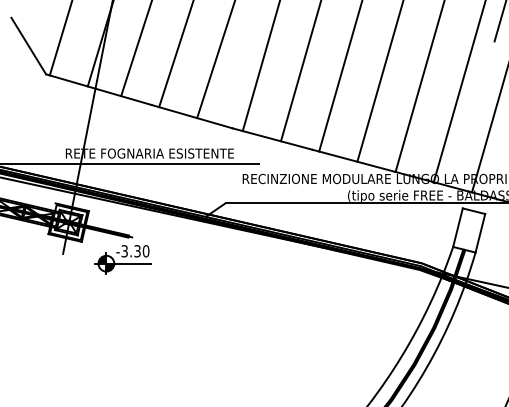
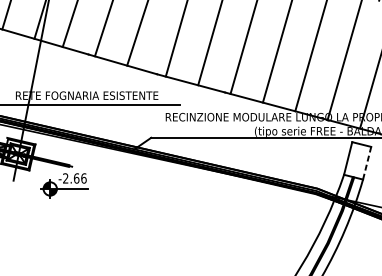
line: (480, 233) -> (367, 163), solid -> dashed
text: (135, 251) -> (74, 178), -3.30 -> -2.66

